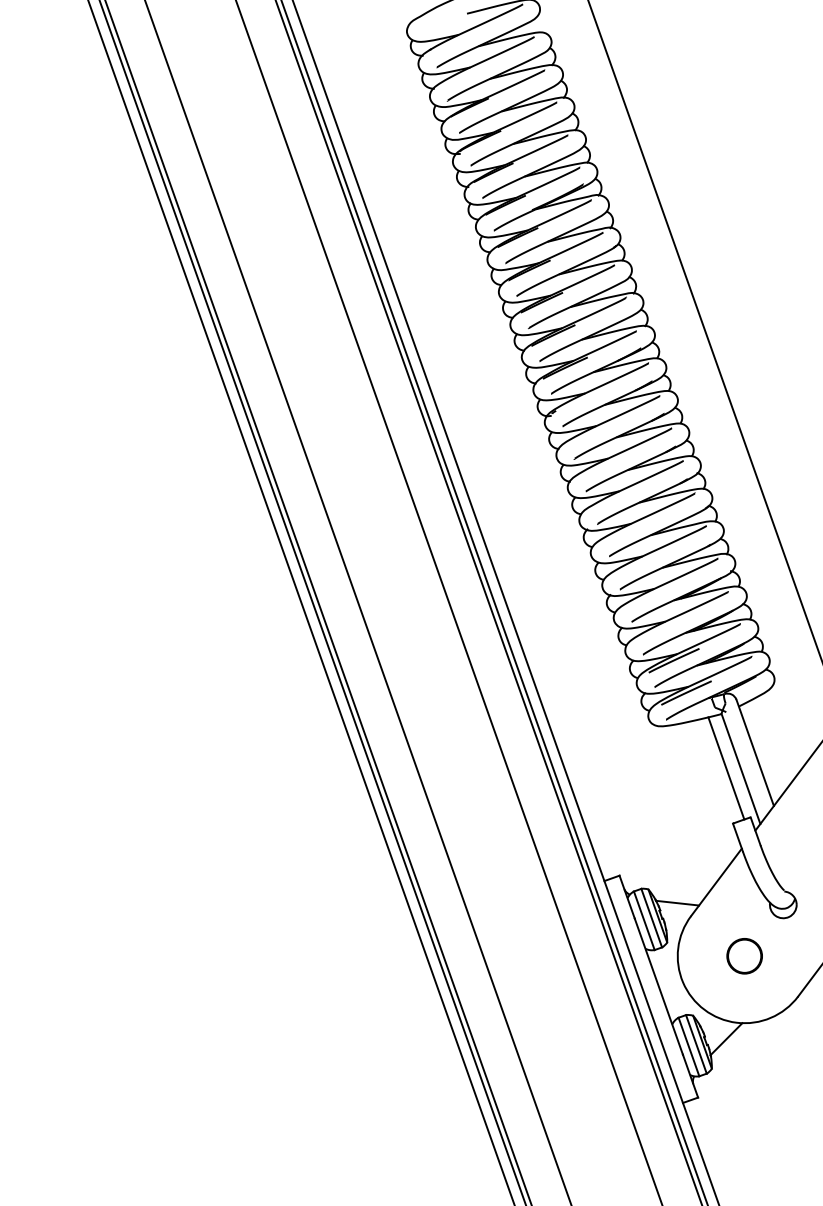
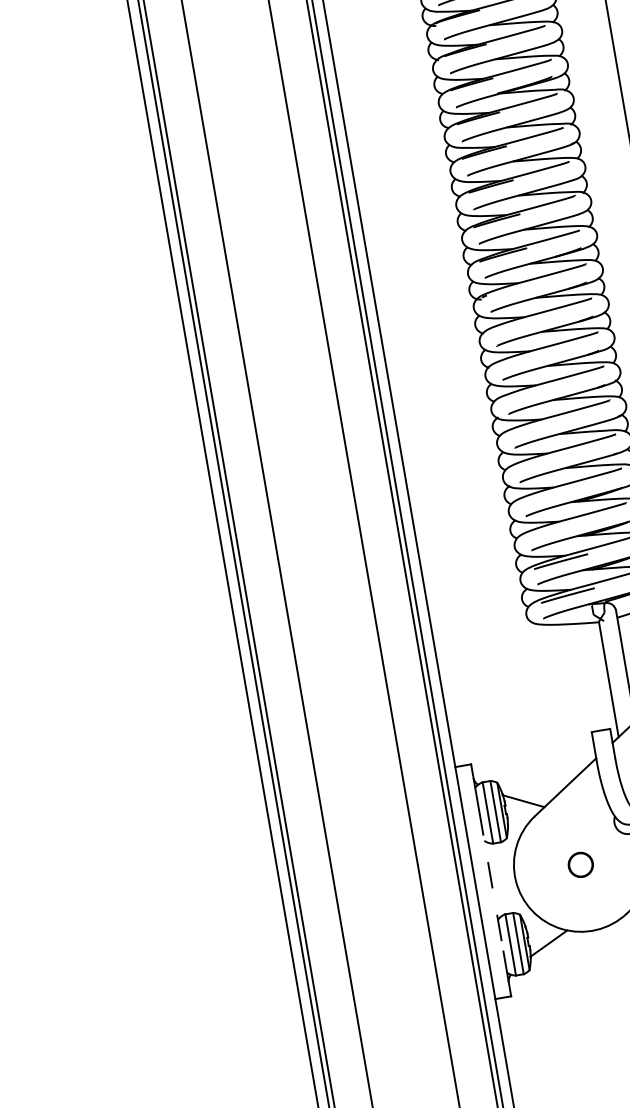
line: (726, 768) -> (594, 676), removed
circle: (744, 956) -> (580, 865), size x0.7
line: (659, 987) -> (491, 881), solid -> dashed

